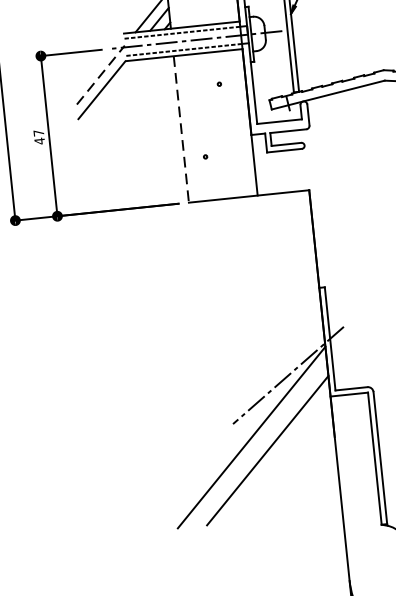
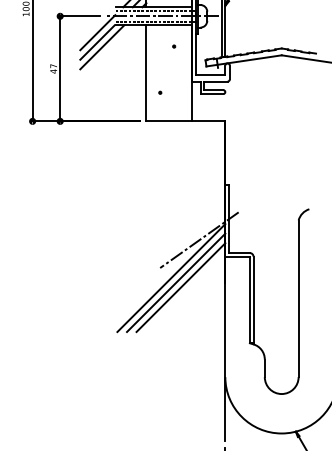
line: (100, 74) -> (97, 32), dashed -> solid
line: (110, 96) -> (102, 47), added
line: (181, 129) -> (146, 73), dashed -> solid
line: (260, 443) -> (176, 282), added

